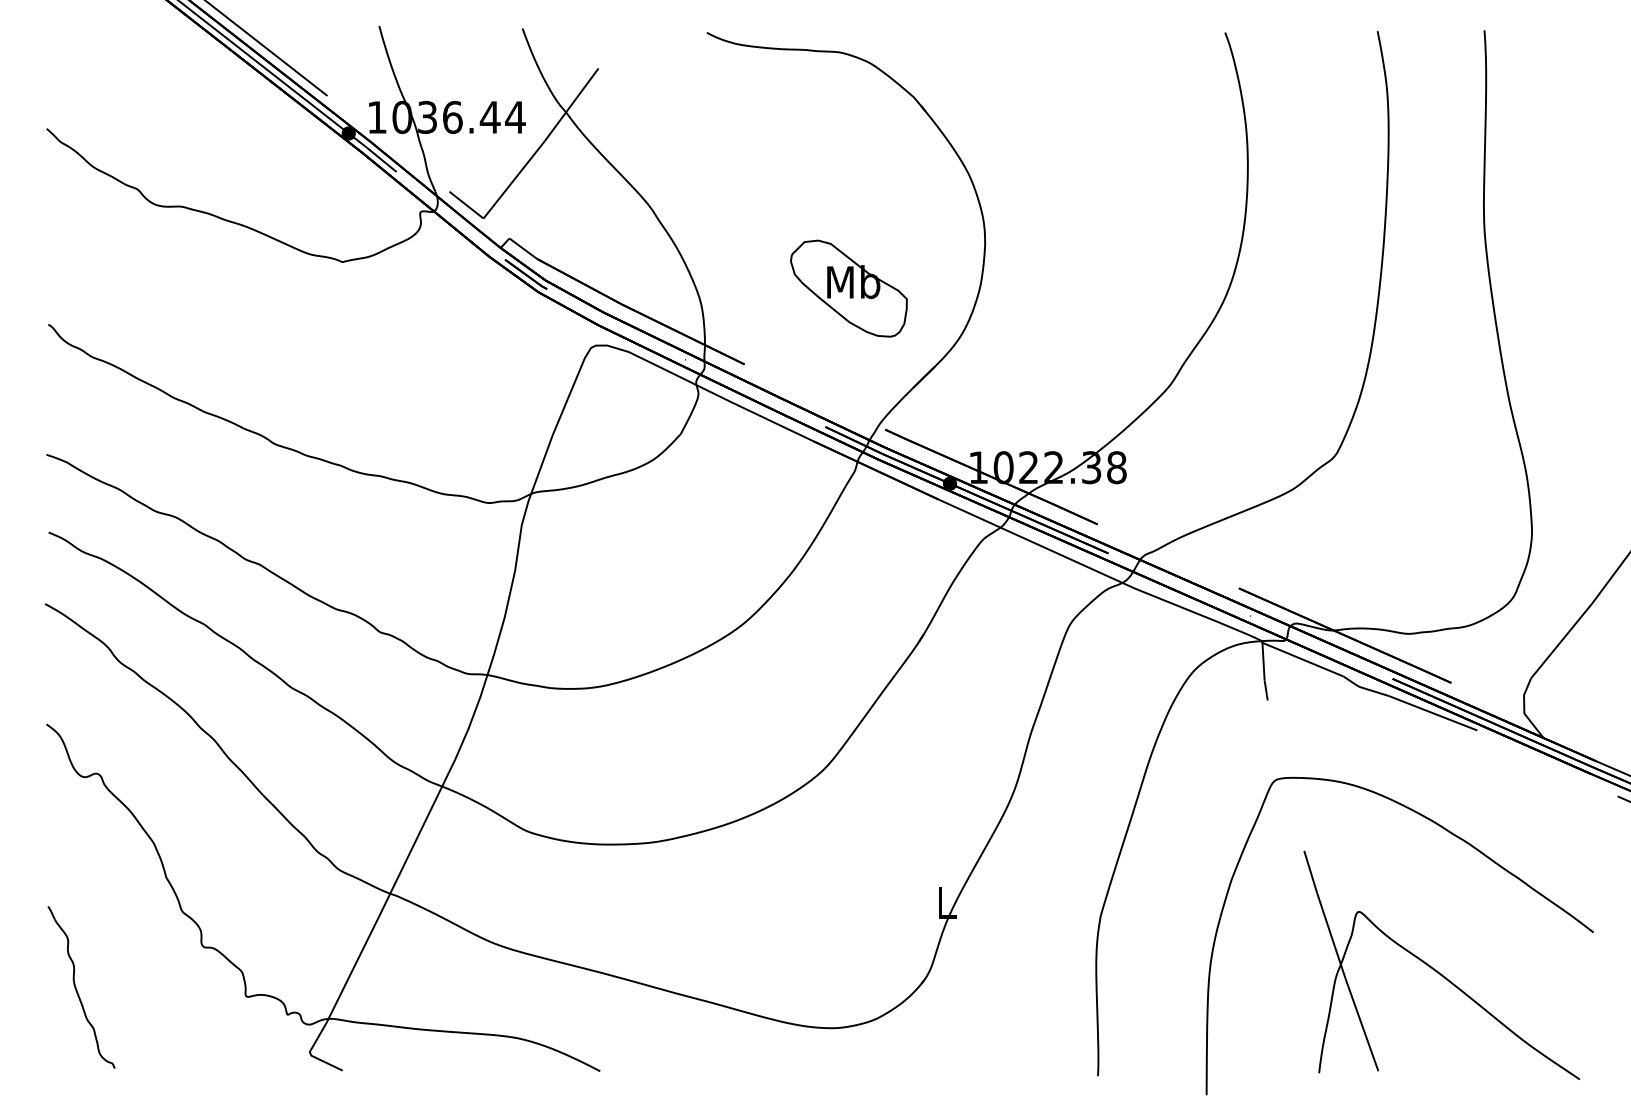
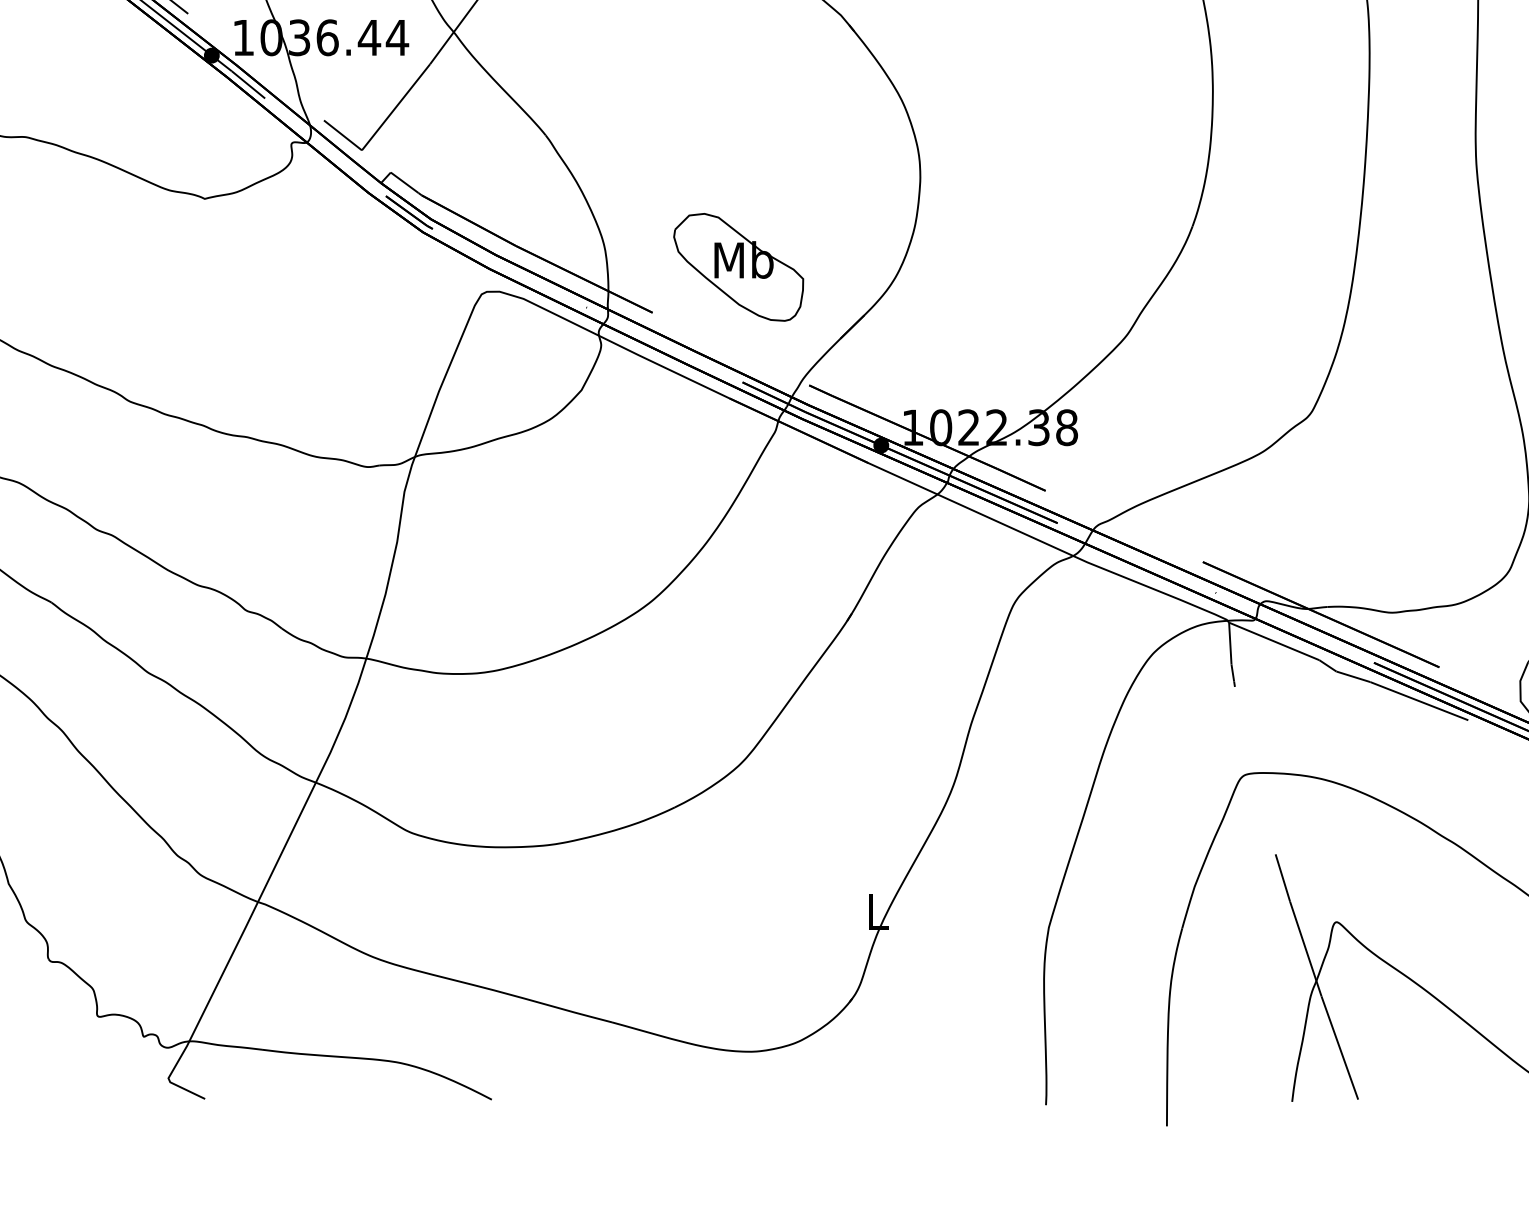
part: (848, 288) -> (738, 267), moved

